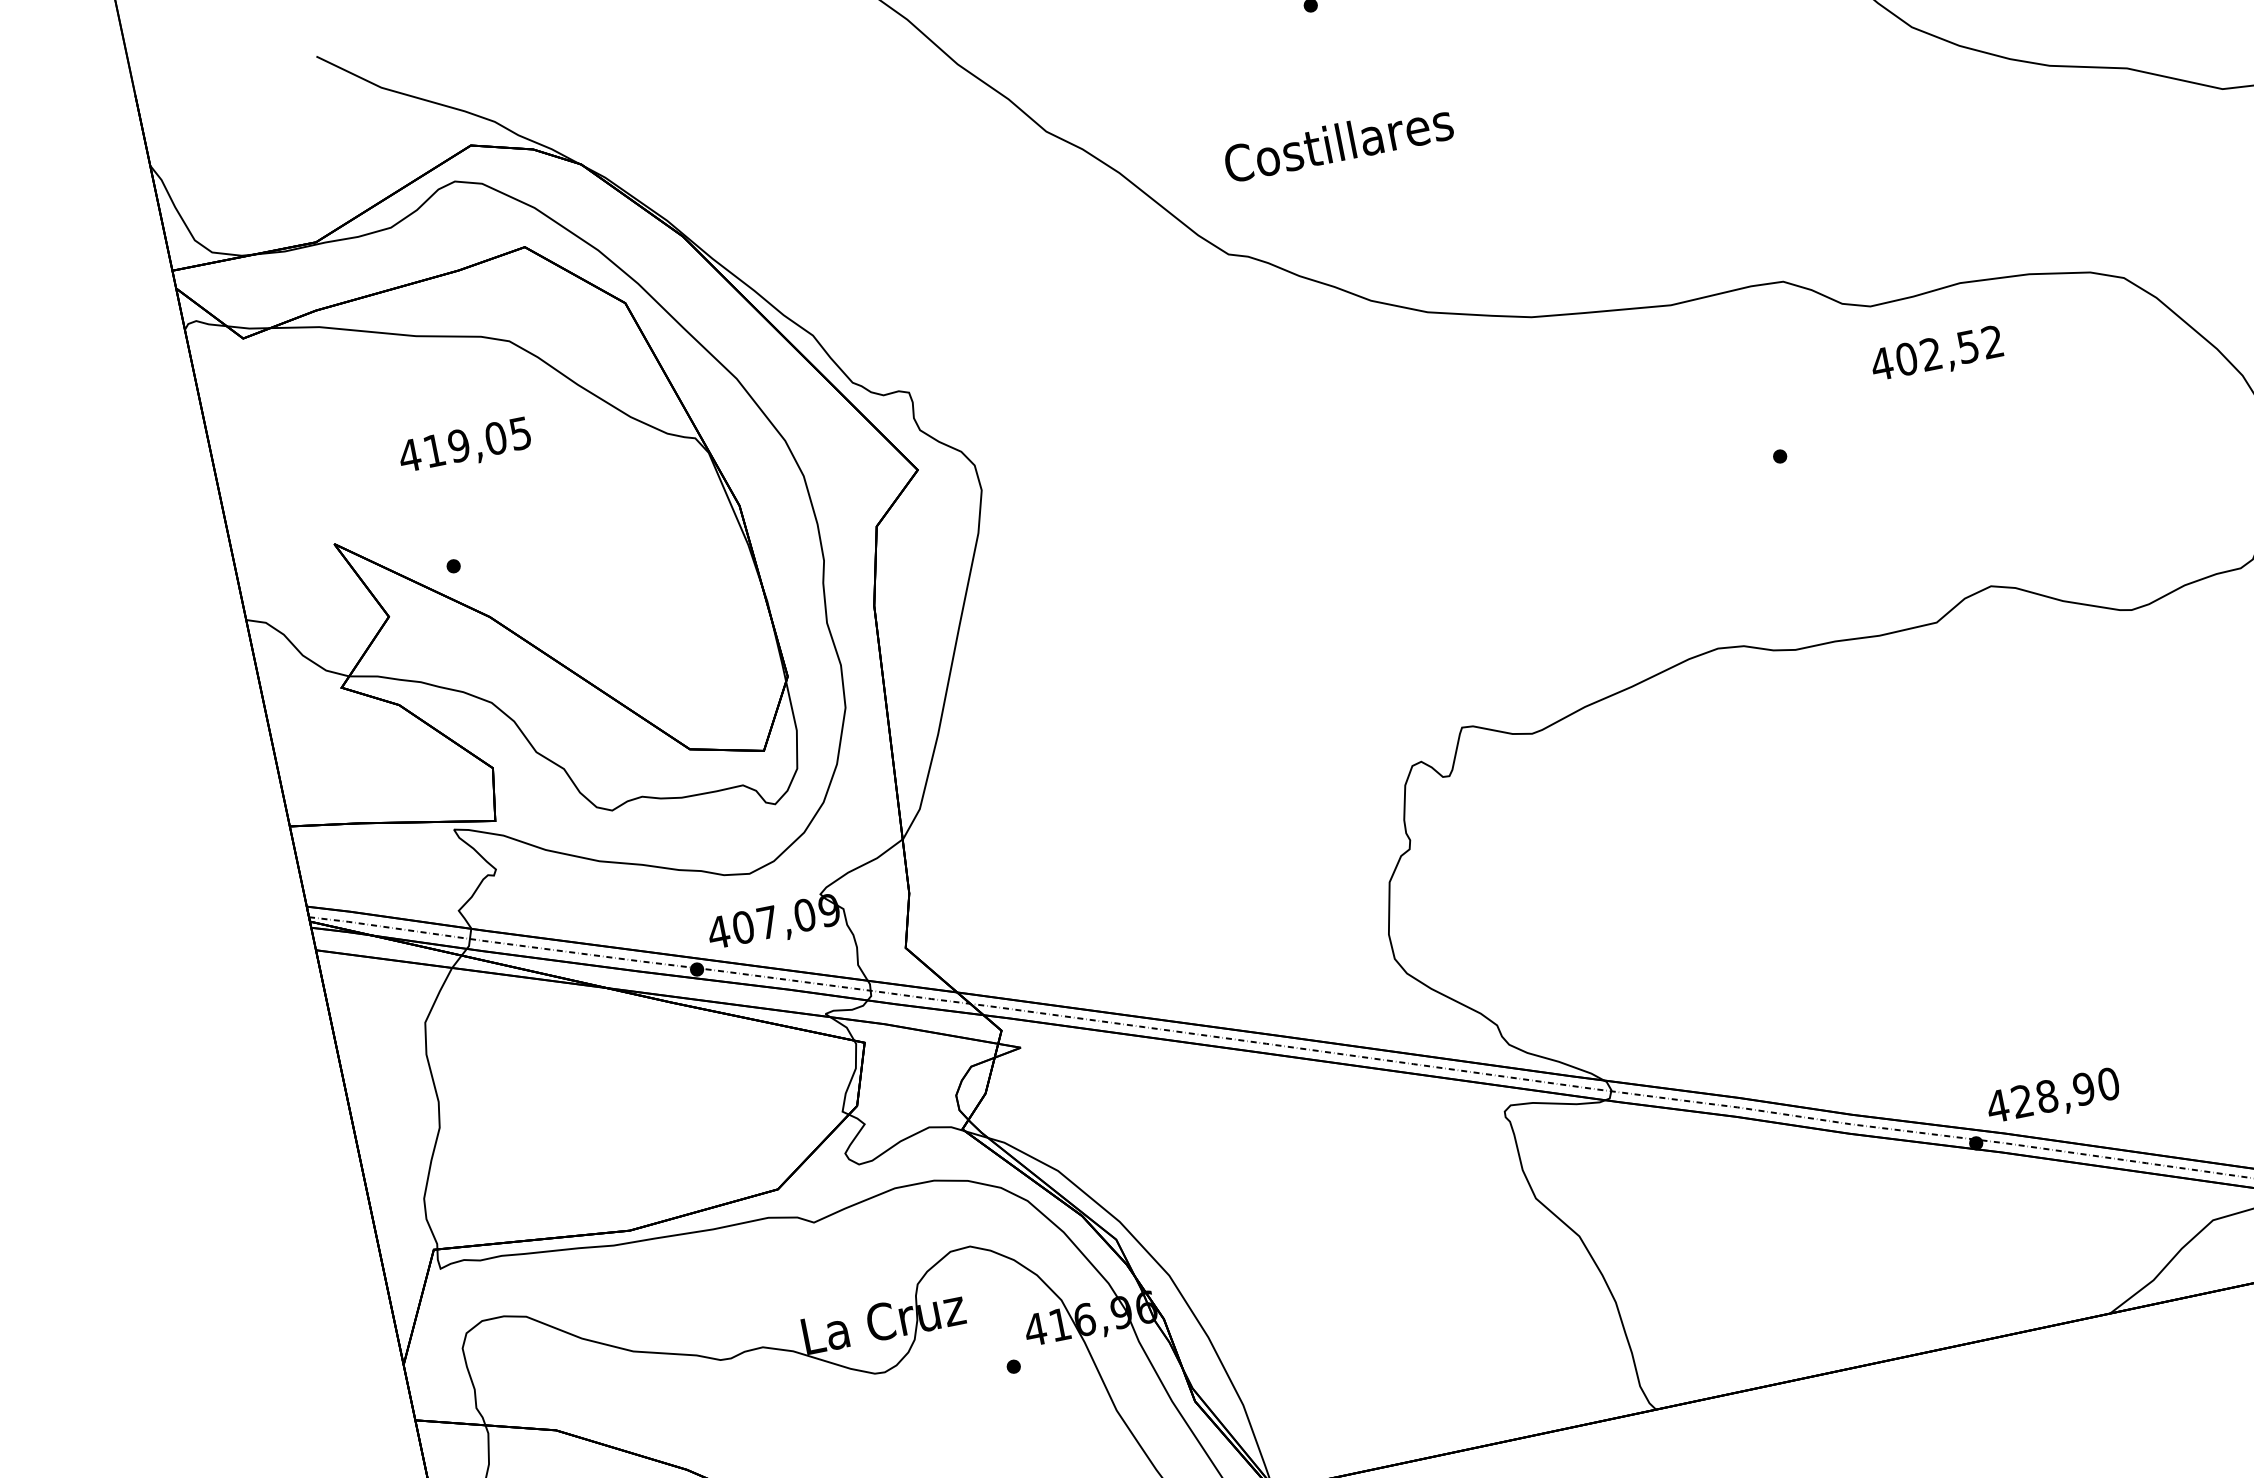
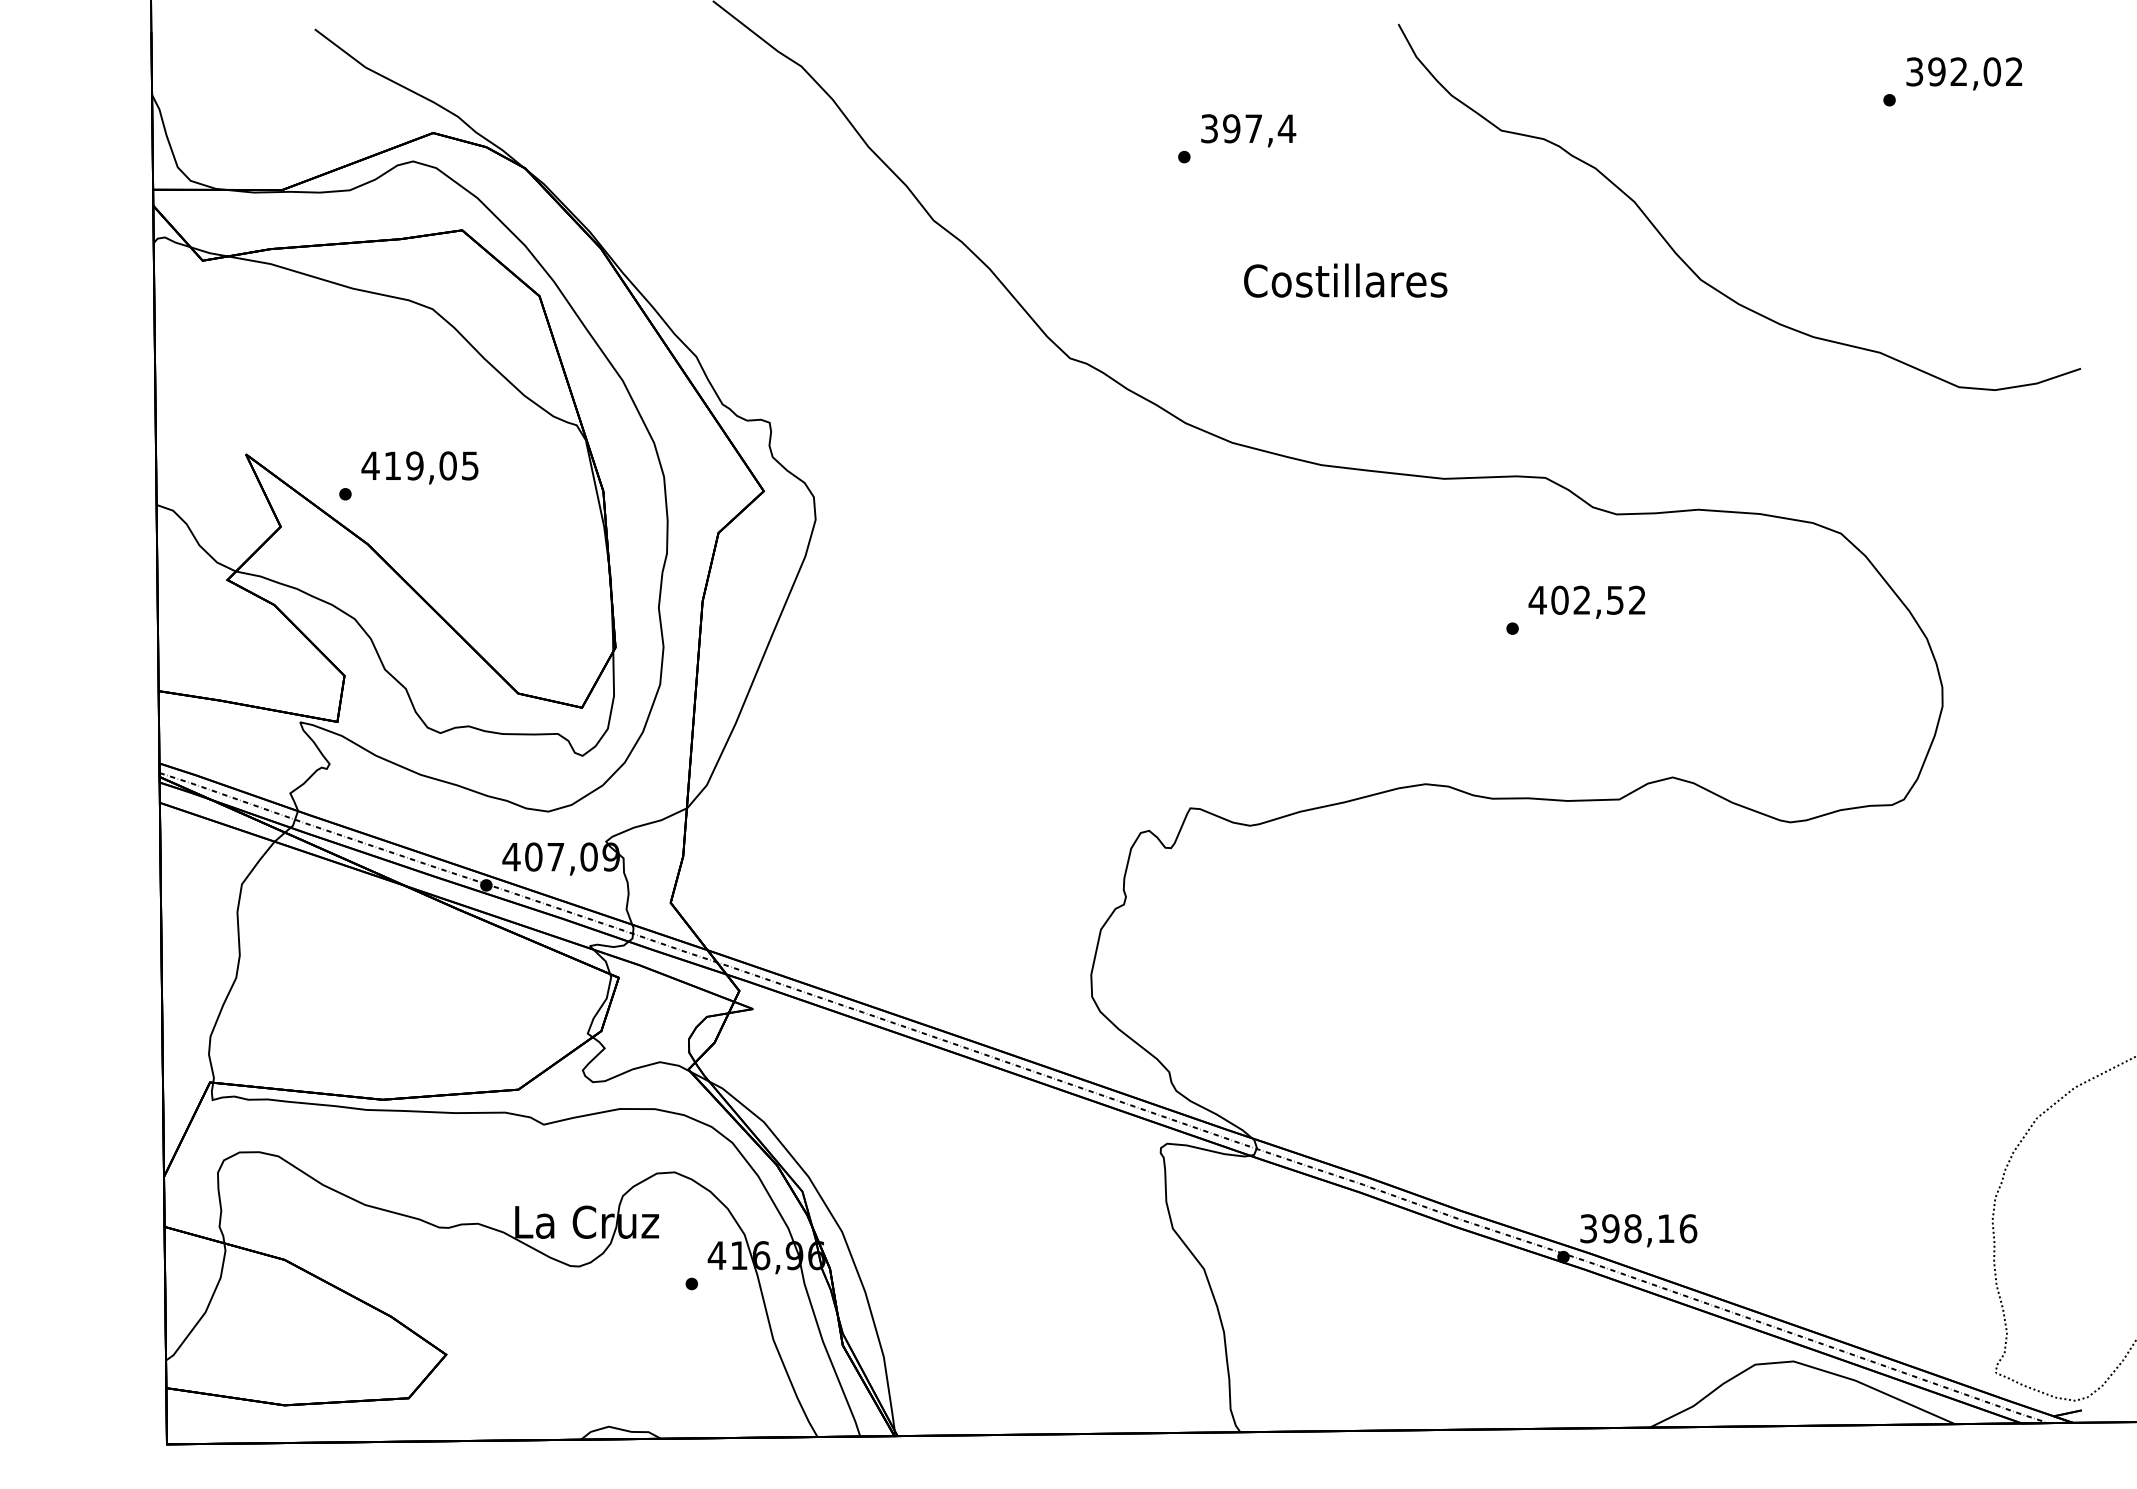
text: (1338, 142) -> (1345, 280), moved
text: (1936, 354) -> (1586, 601), moved
text: (464, 446) -> (419, 467), moved
text: (2053, 1094) -> (1638, 1228), 428,90 -> 398,16

